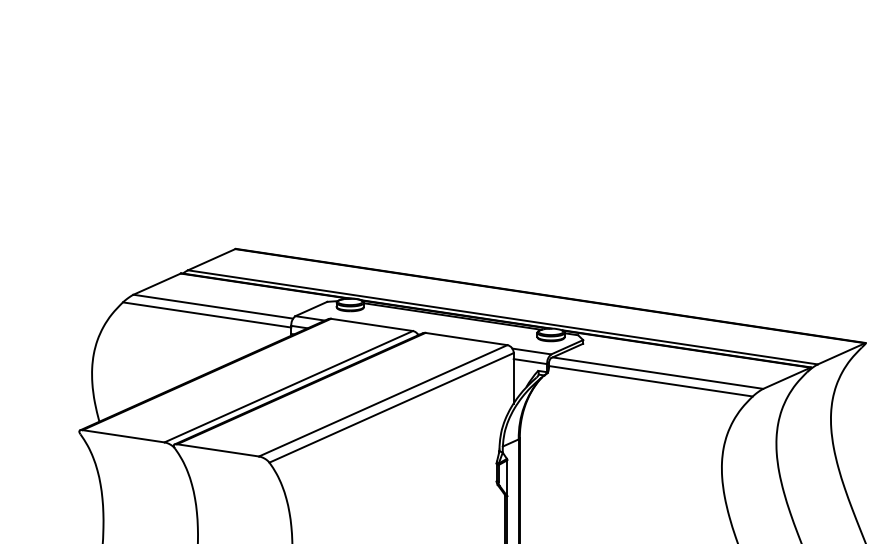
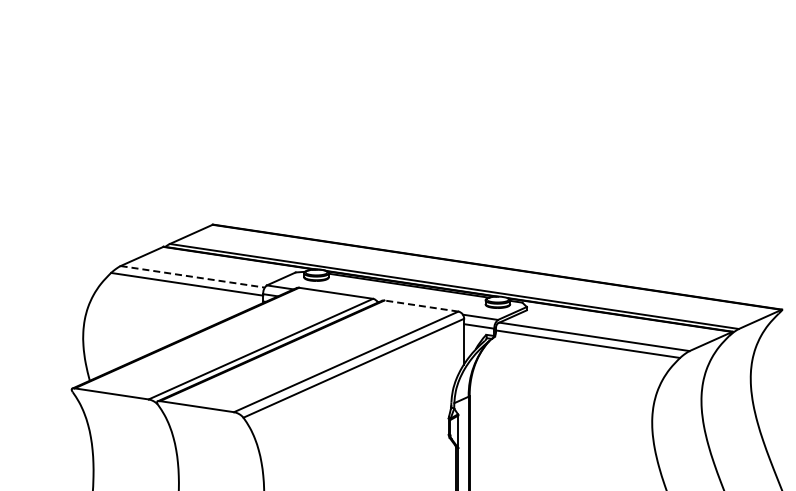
line: (213, 306) -> (192, 276), solid -> dashed
line: (465, 338) -> (420, 305), solid -> dashed

